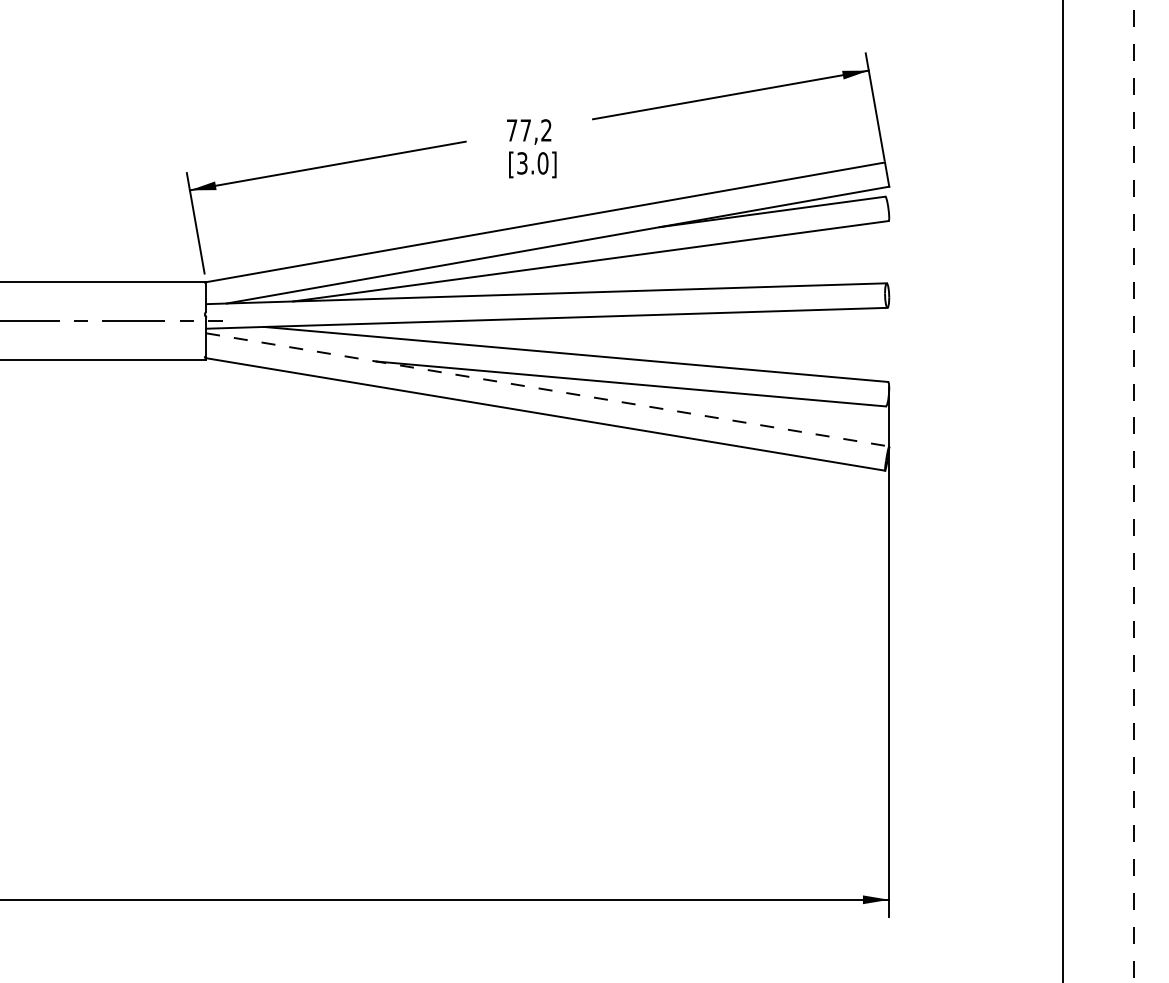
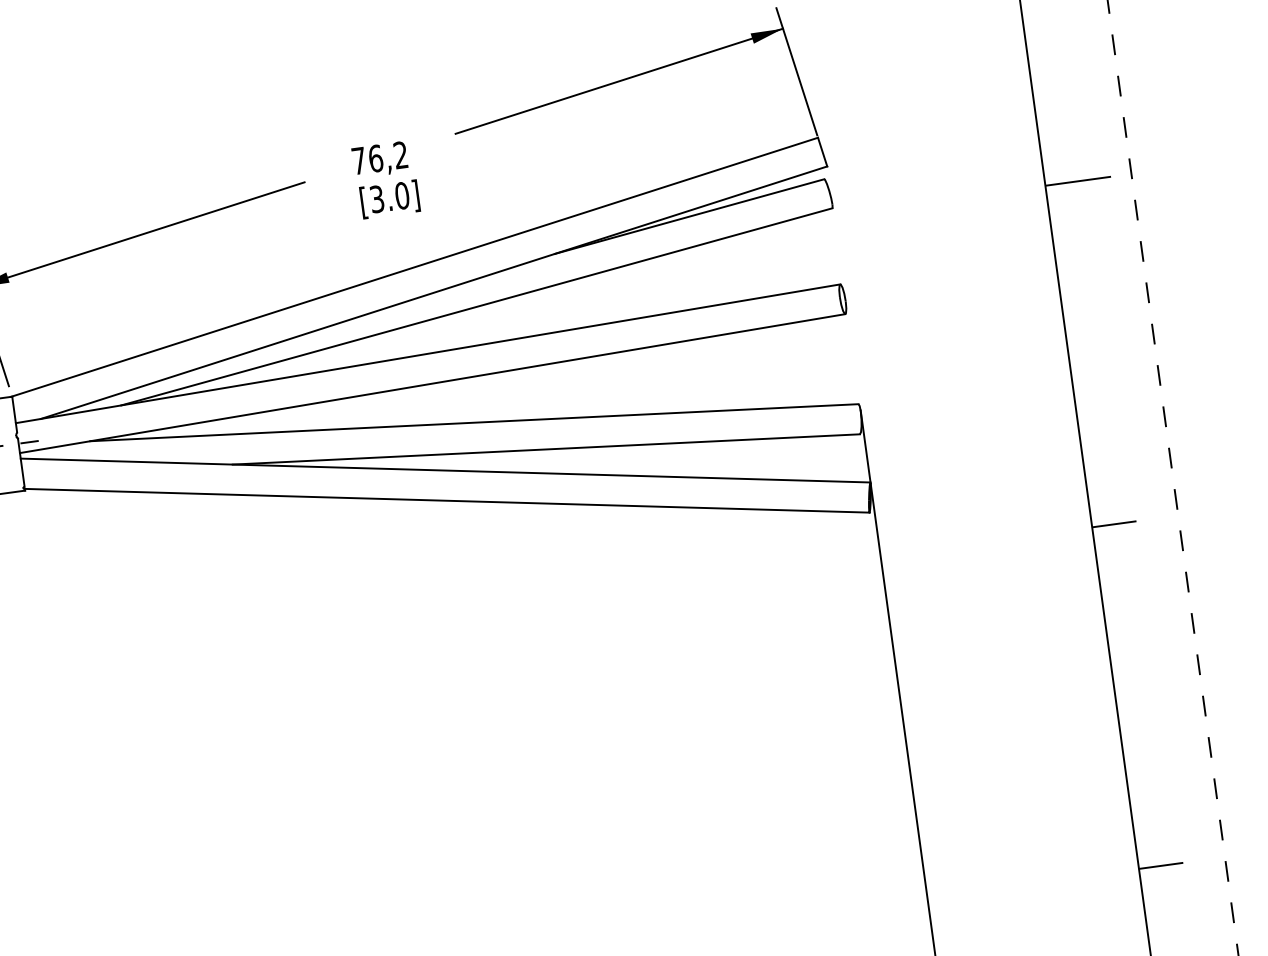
text: (525, 130) -> (375, 158), 77,2 -> 76,2
line: (1089, 226) -> (1077, 181), added
line: (548, 389) -> (446, 469), dashed -> solid
line: (1080, 507) -> (1113, 524), added
line: (1080, 788) -> (1160, 866), added

